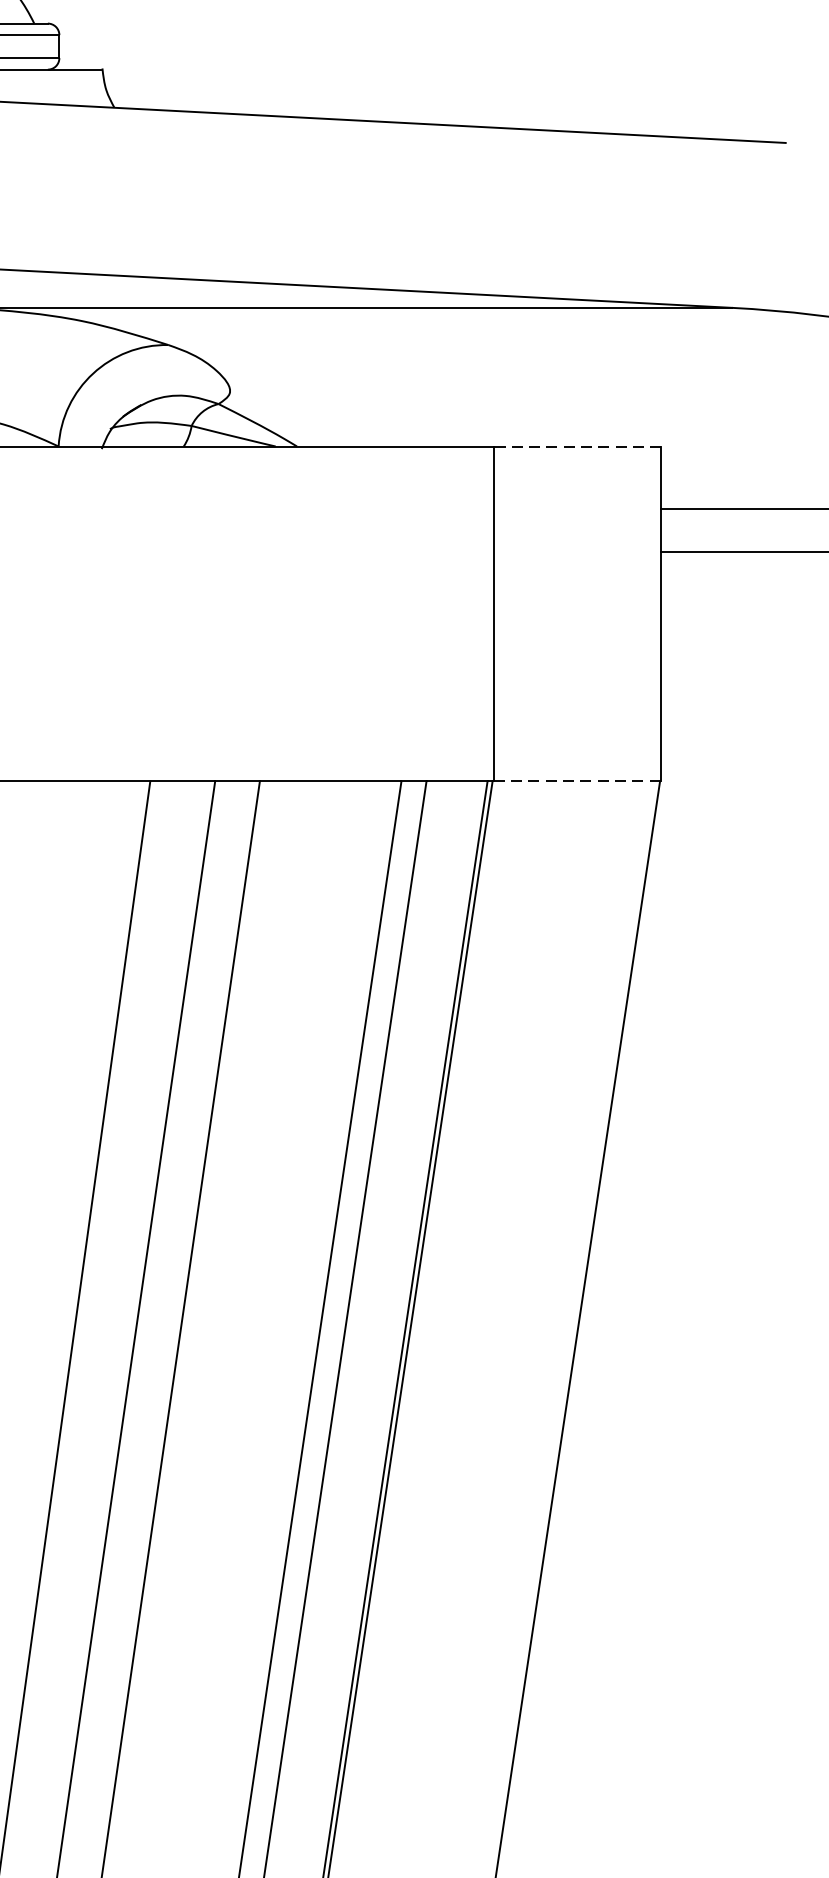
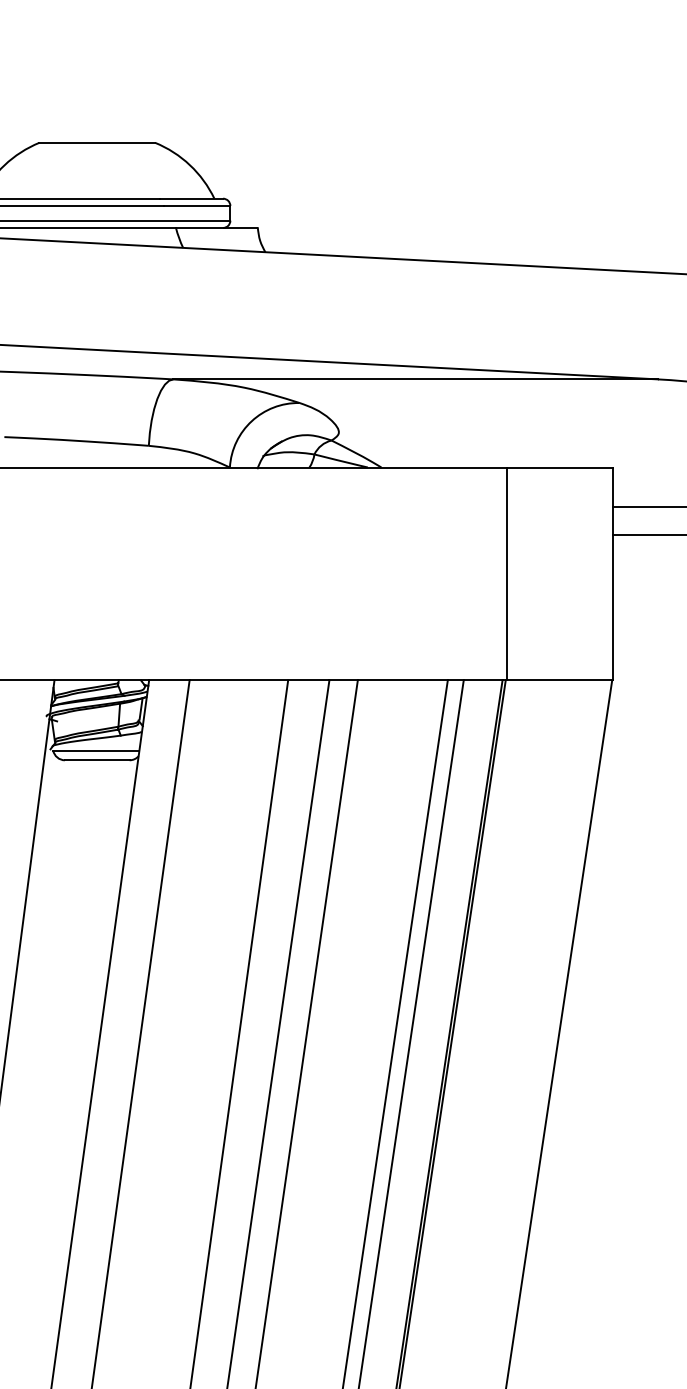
line: (577, 446) -> (559, 467), dashed -> solid
line: (578, 781) -> (560, 680), dashed -> solid

